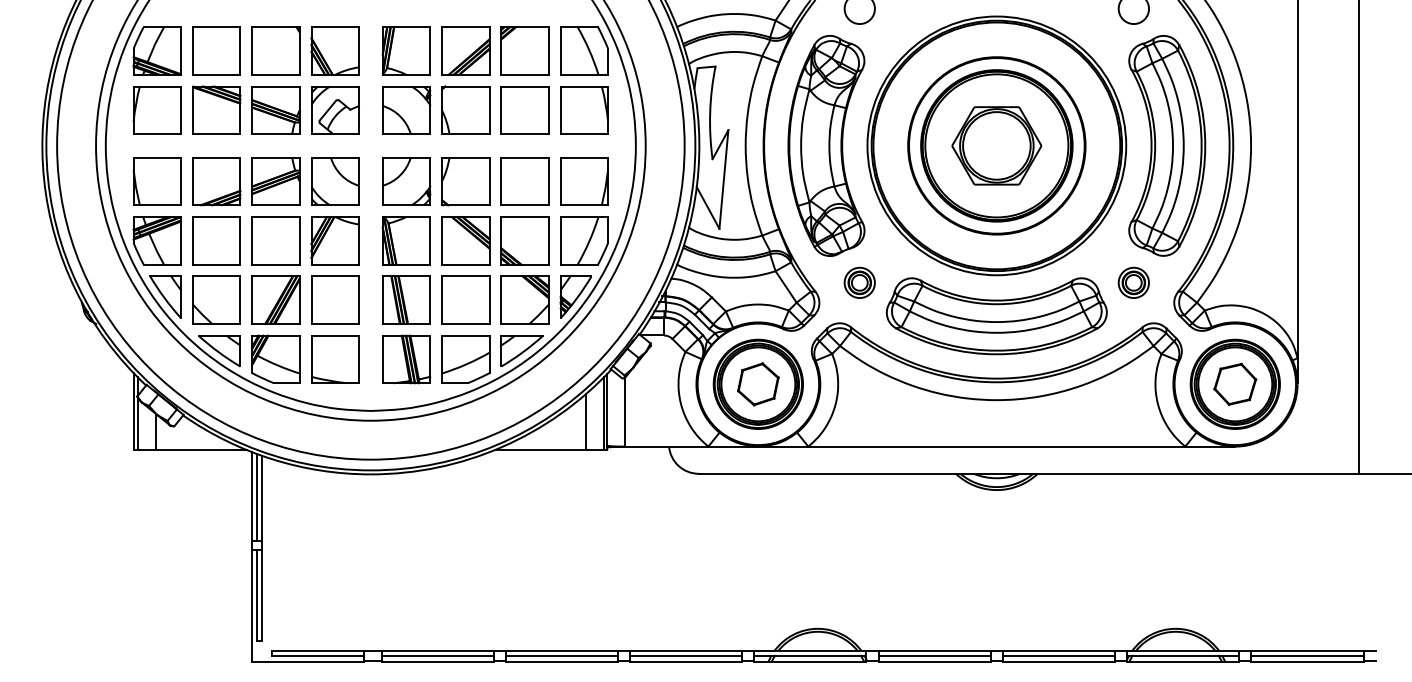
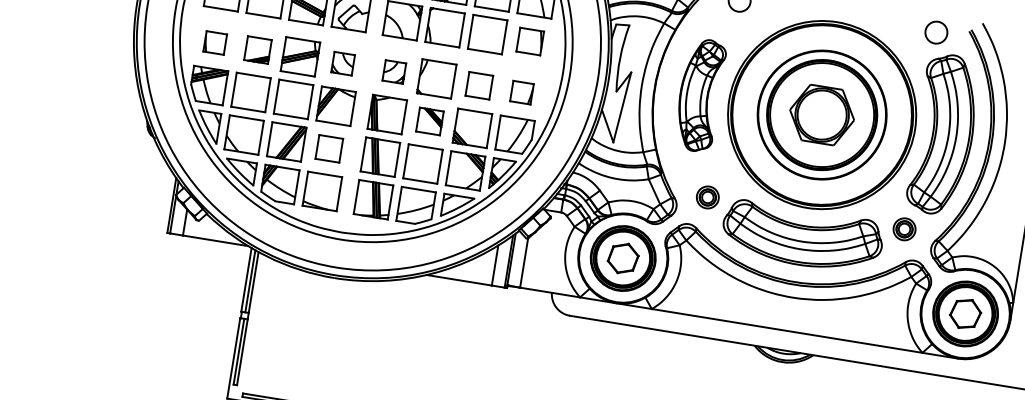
part: (584, 110) -> (530, 41), size x0.7
part: (826, 145) -> (699, 94), size x0.7
part: (156, 181) -> (214, 42), size x0.6
part: (216, 181) -> (257, 49), size x0.7
part: (335, 181) -> (343, 63), size x0.6
part: (406, 181) -> (394, 71), size x0.6
part: (524, 181) -> (478, 85), size x0.7
part: (584, 181) -> (521, 92), size x0.6
part: (465, 240) -> (429, 121), size x0.7
part: (335, 299) -> (329, 148), size x0.7

